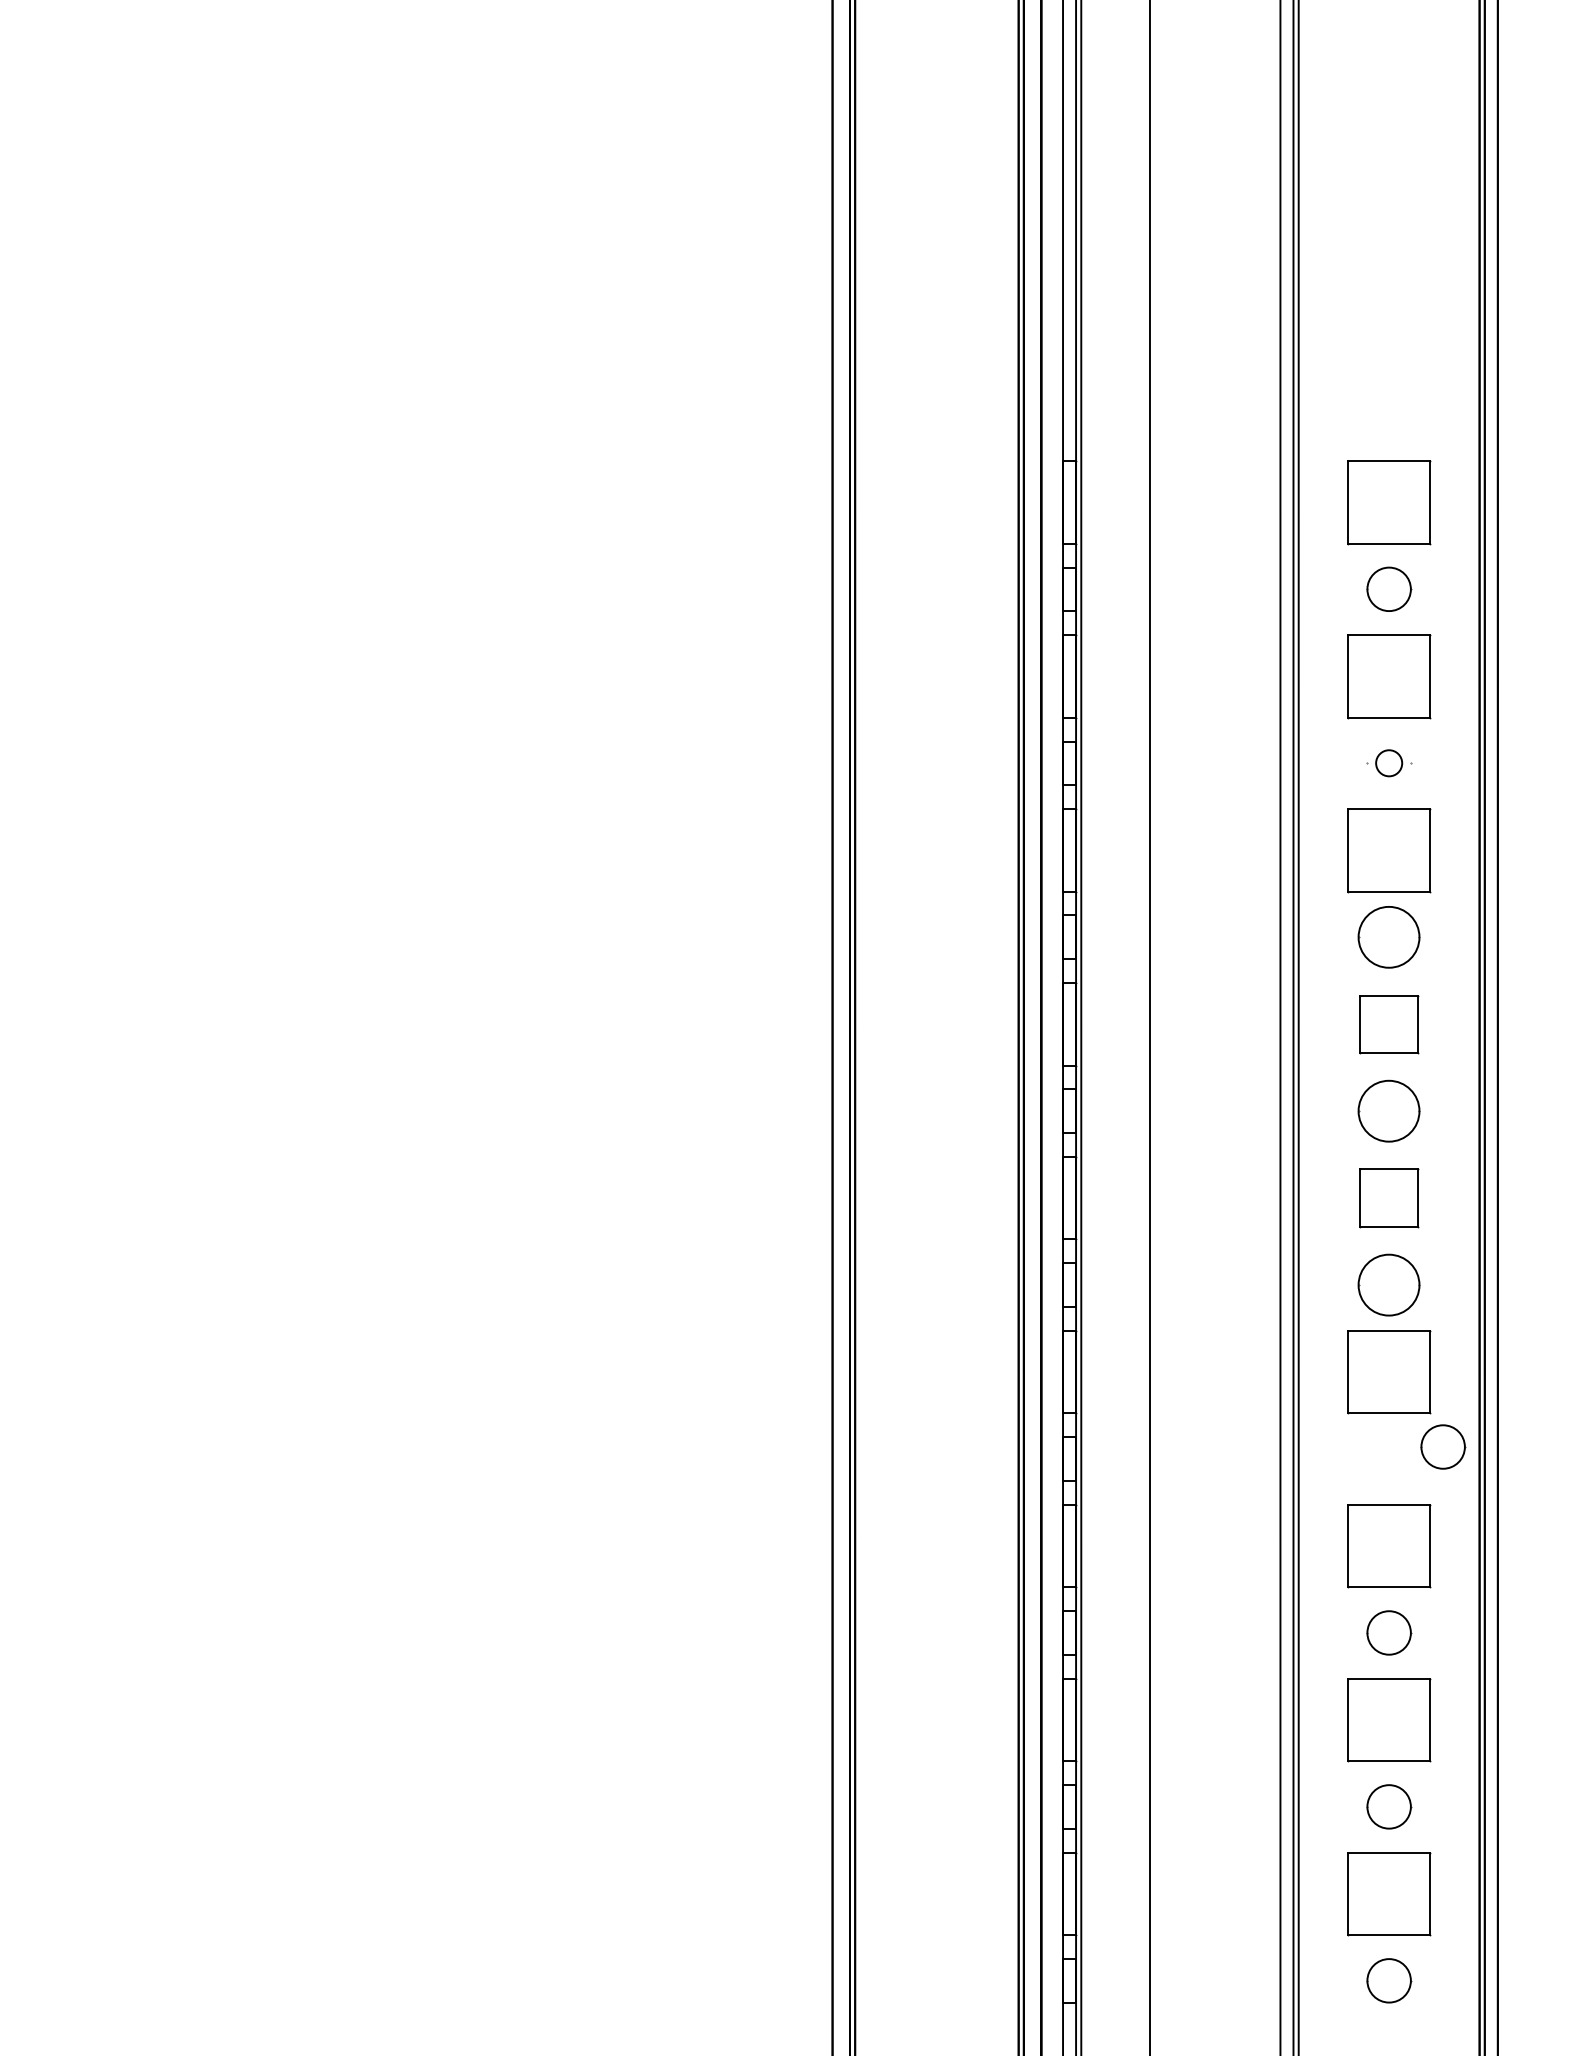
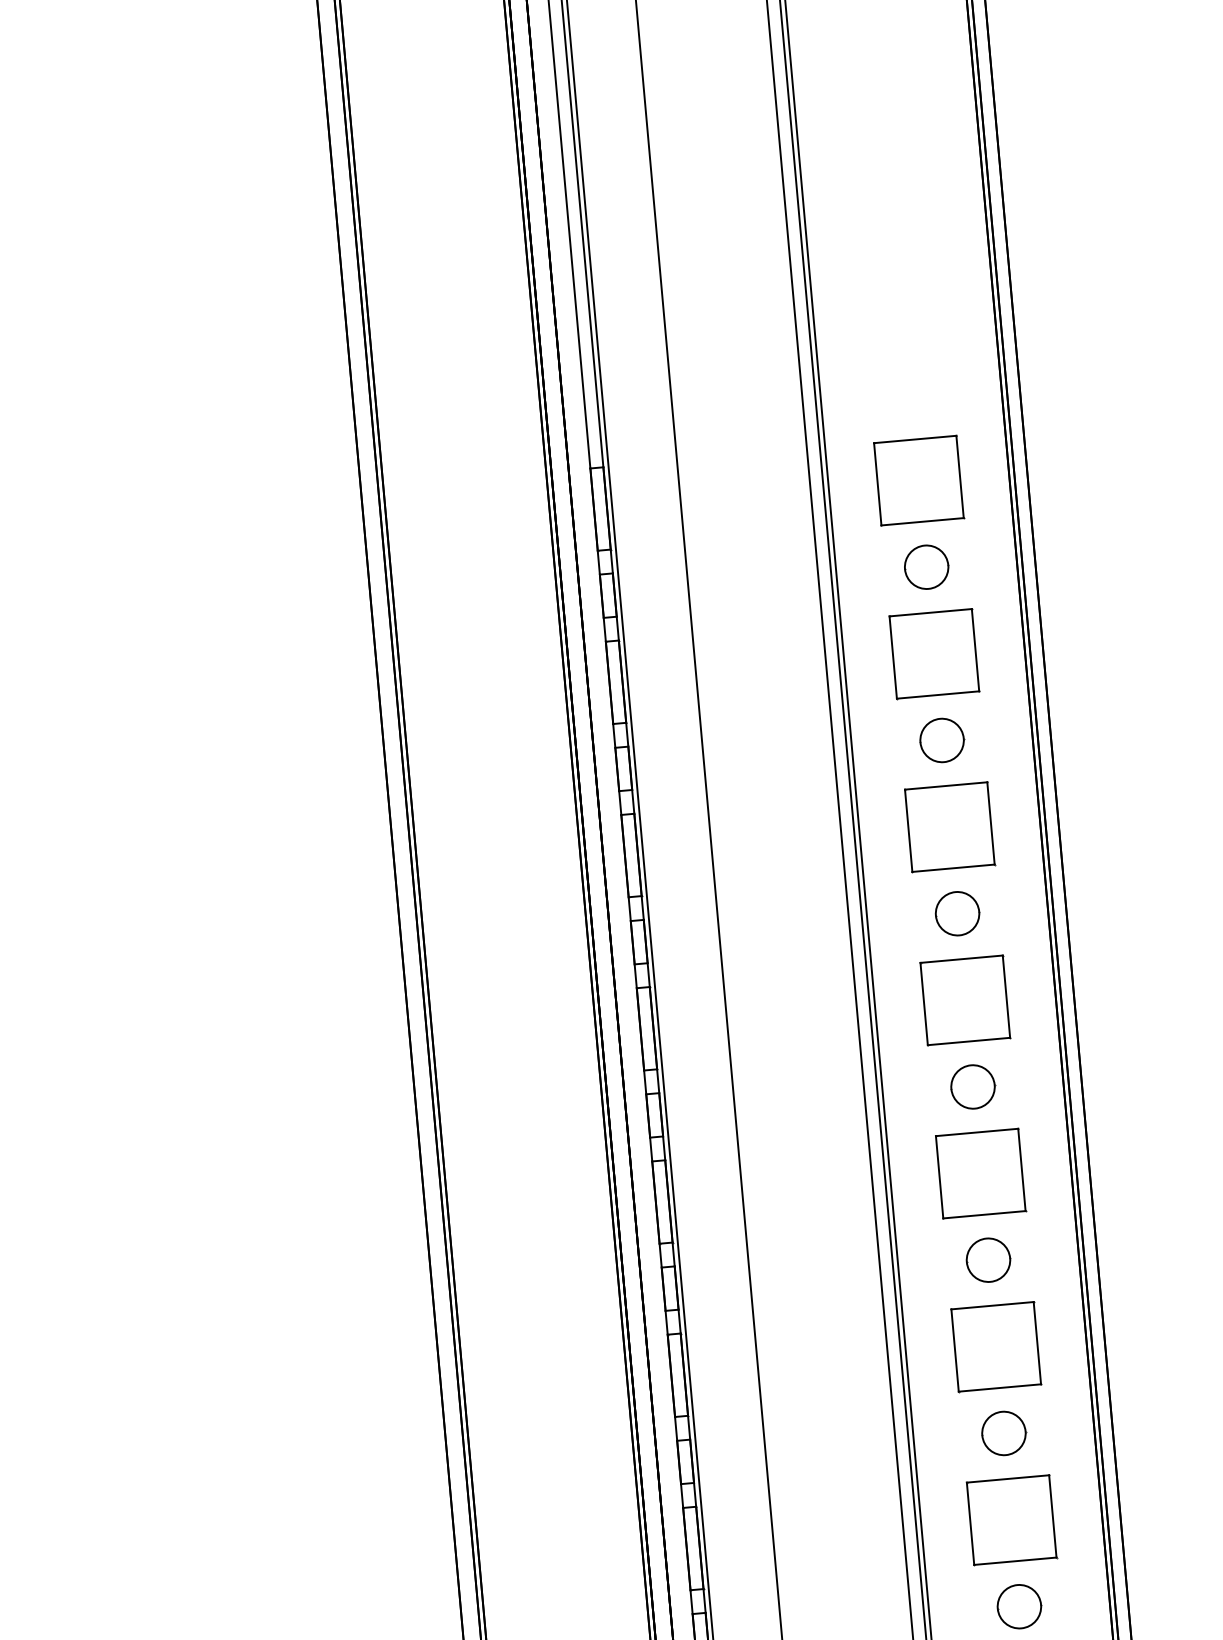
circle: (1388, 763) -> (941, 740), size x1.67
part: (1389, 936) -> (957, 912), size x0.71
part: (1389, 1024) -> (965, 1000), size x1.43
part: (1389, 1110) -> (973, 1086), size x0.71
part: (1389, 1198) -> (981, 1173), size x1.43
part: (1389, 1284) -> (988, 1259), size x0.71
part: (1443, 1446) -> (1004, 1432), moved

